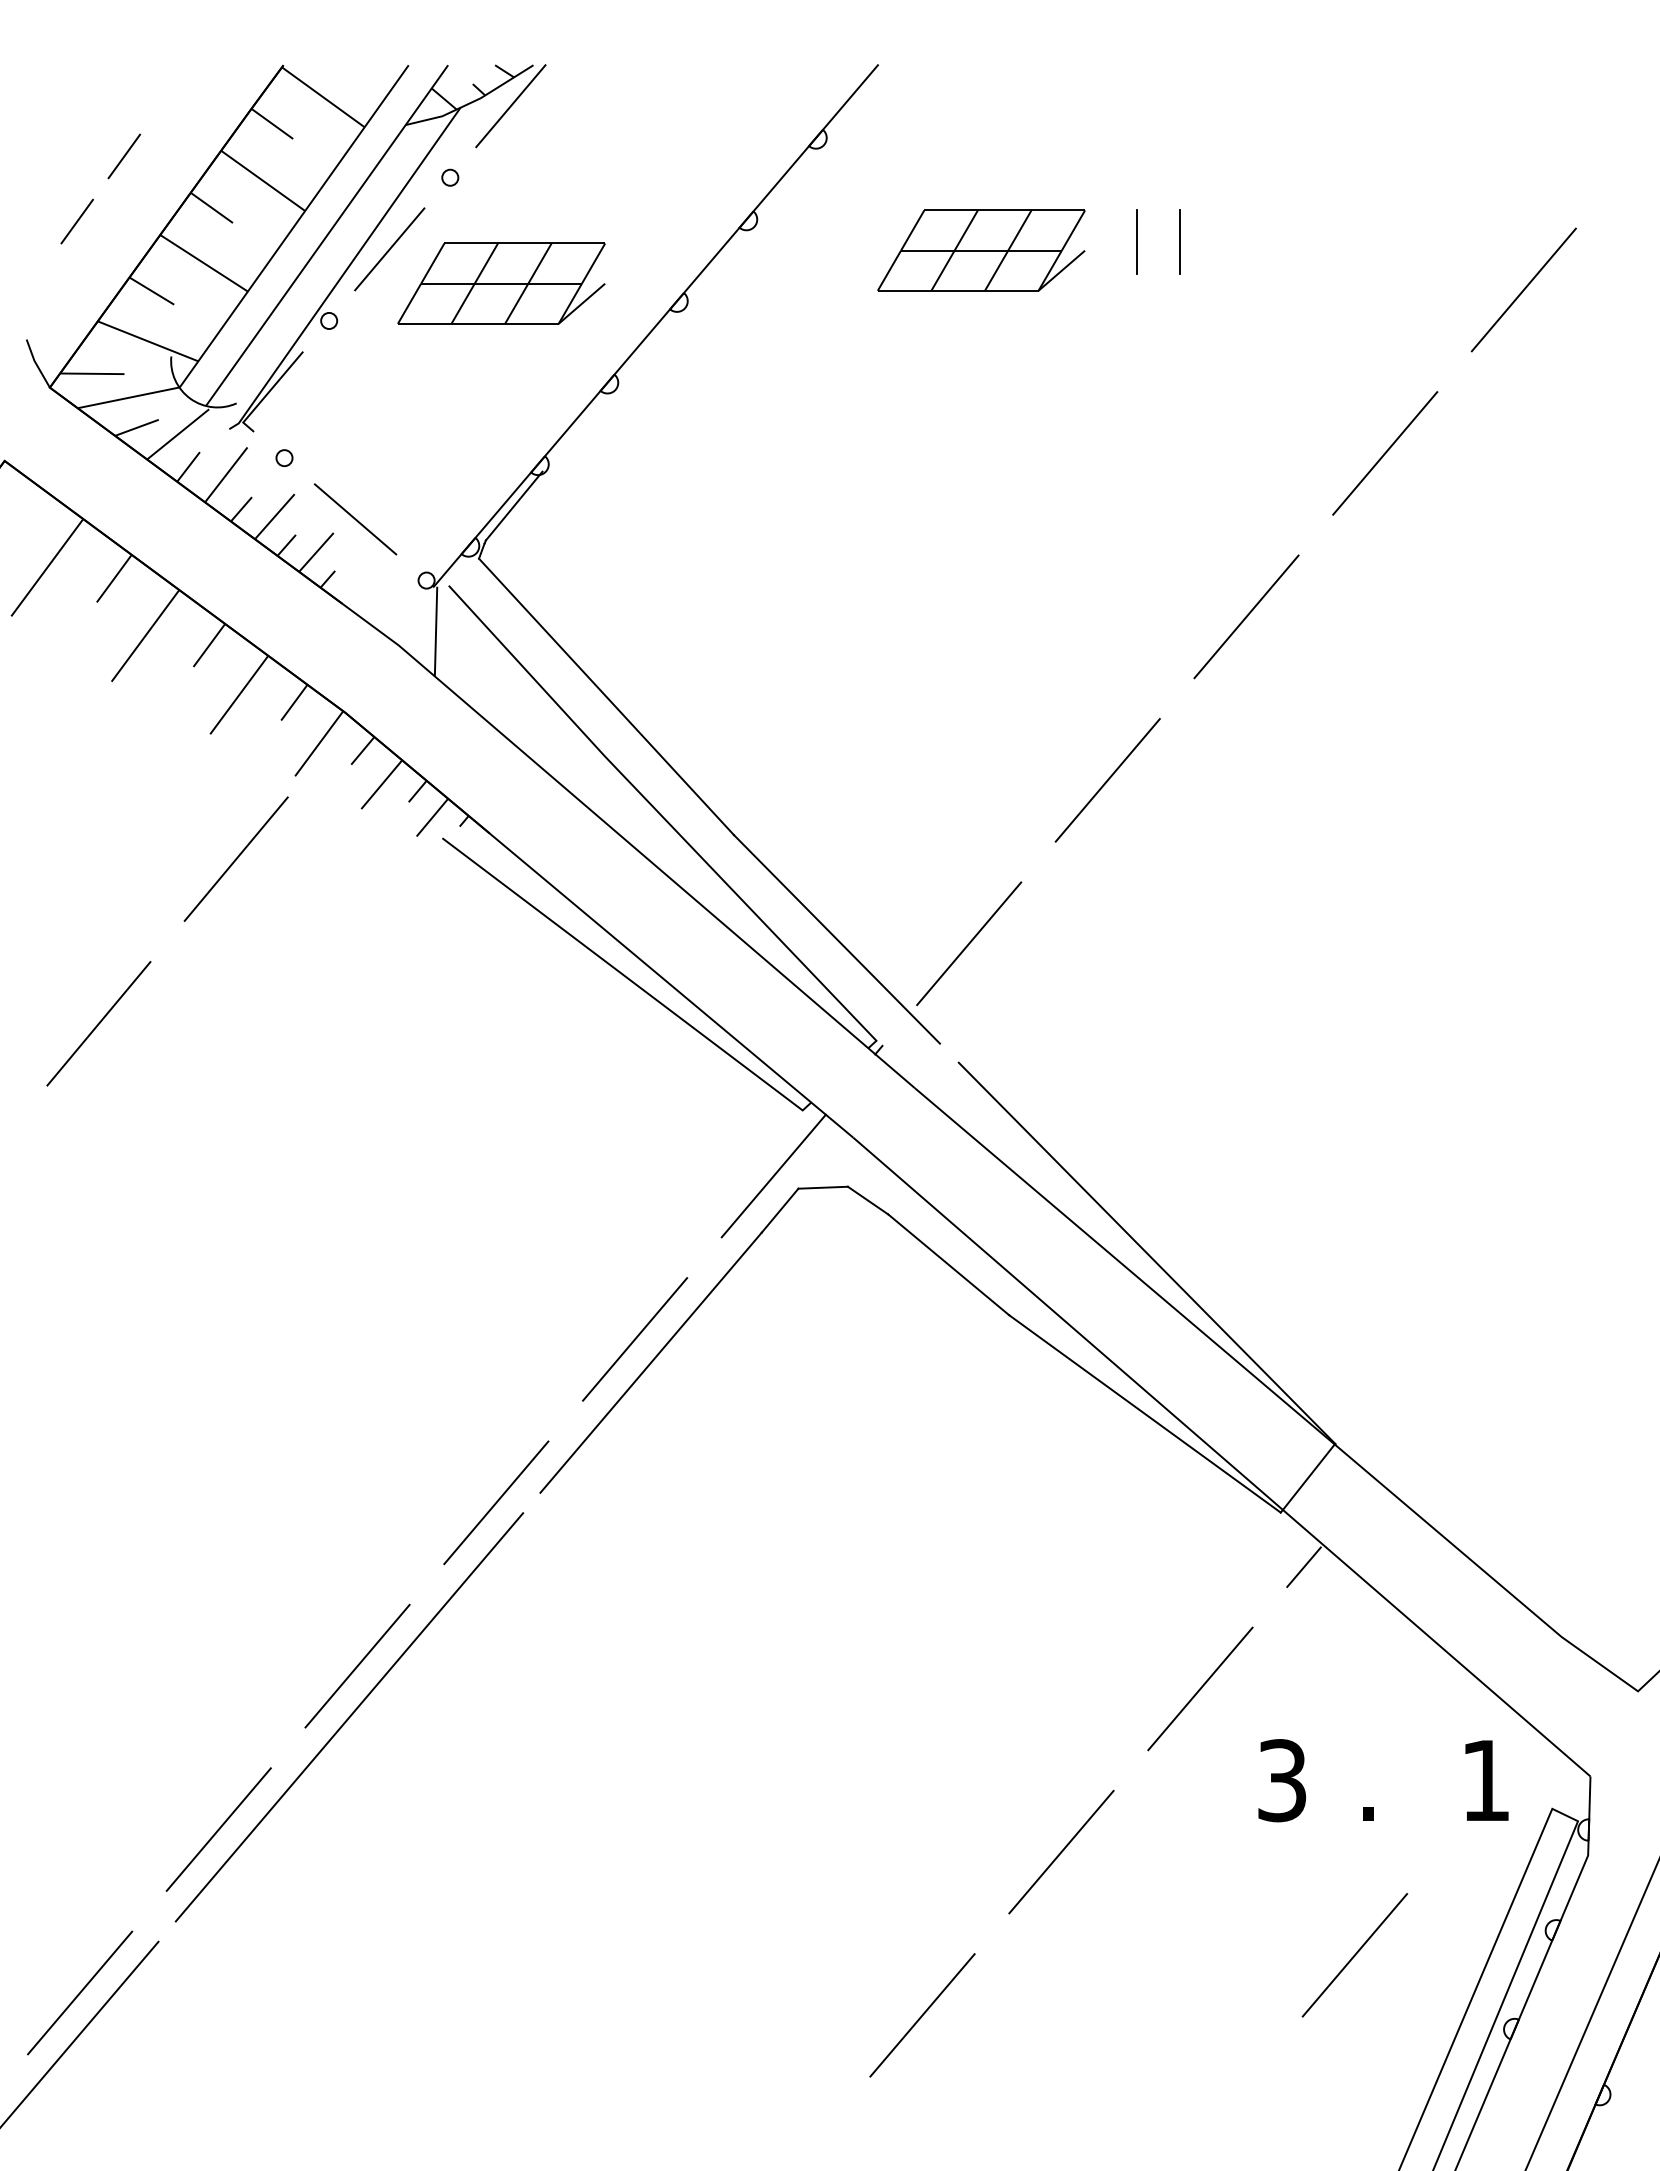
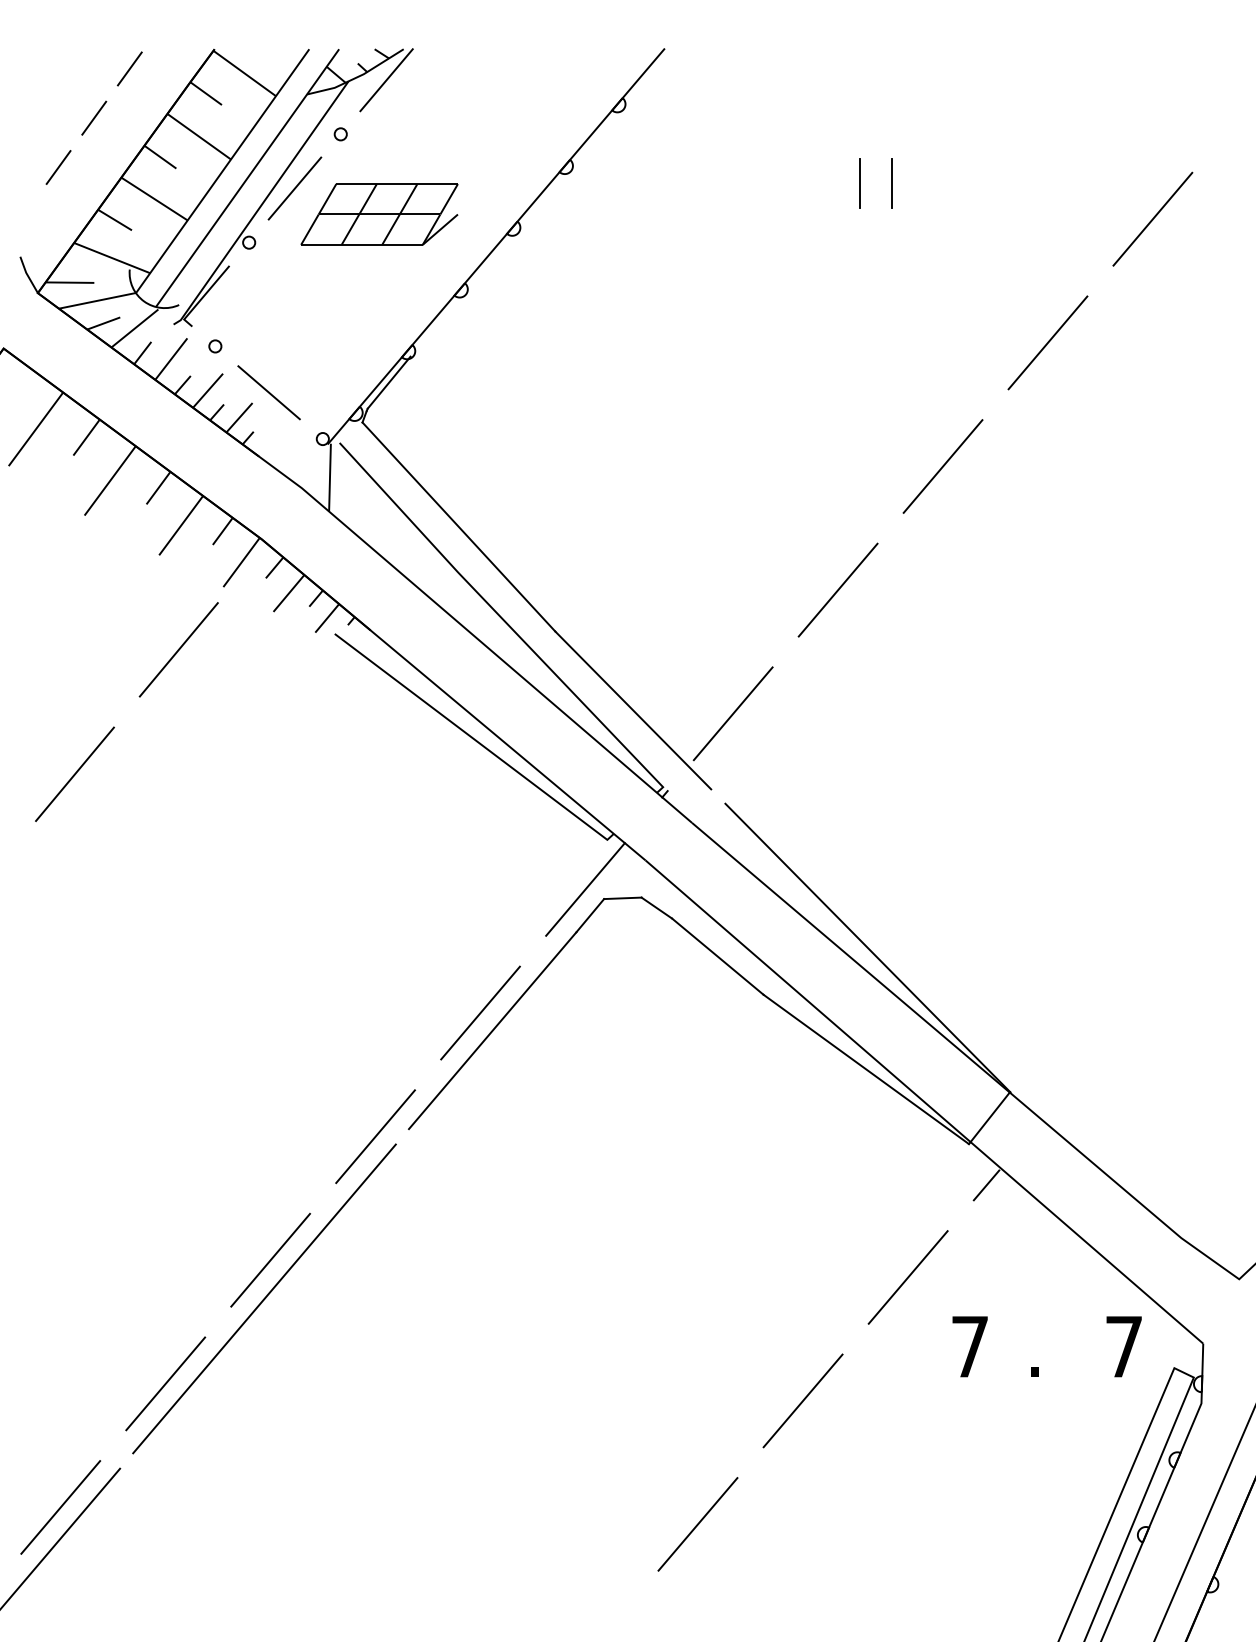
line: (170, 90) -> (129, 68), added
part: (981, 250) -> (742, 189), removed
text: (1282, 1780) -> (970, 1346), 3 -> 7
text: (1485, 1780) -> (1123, 1346), 1 -> 7
line: (1354, 1954) -> (1024, 1478), removed

